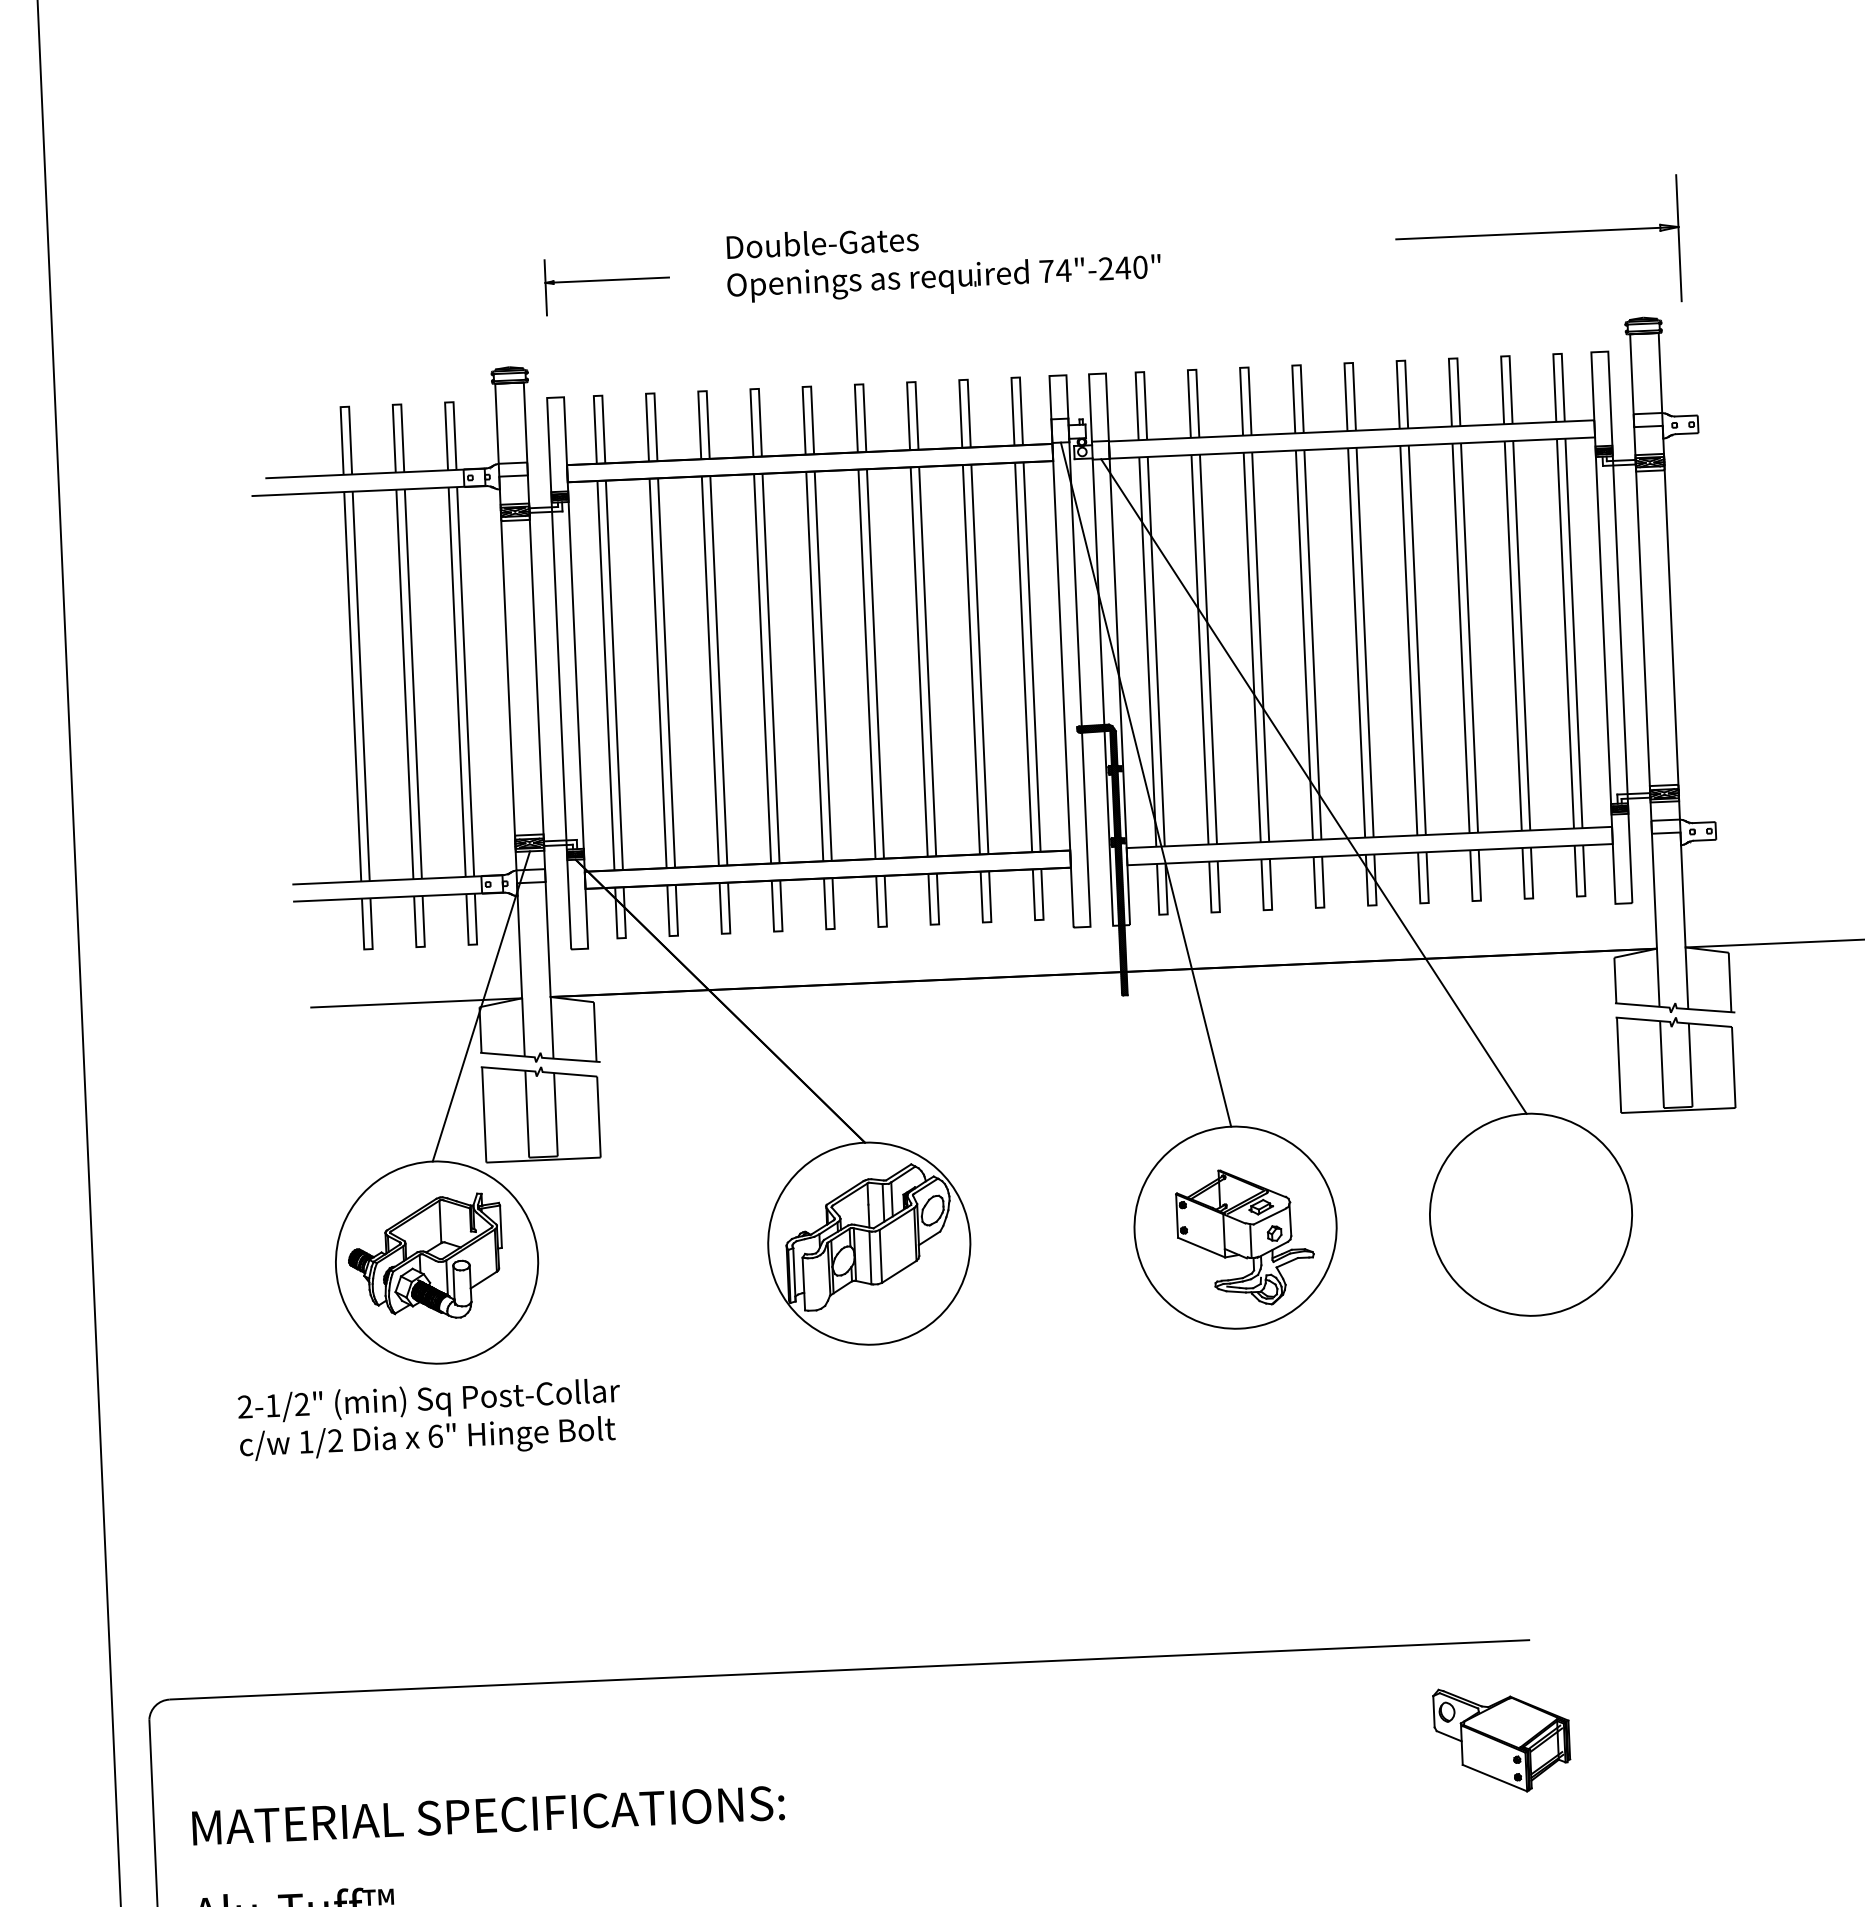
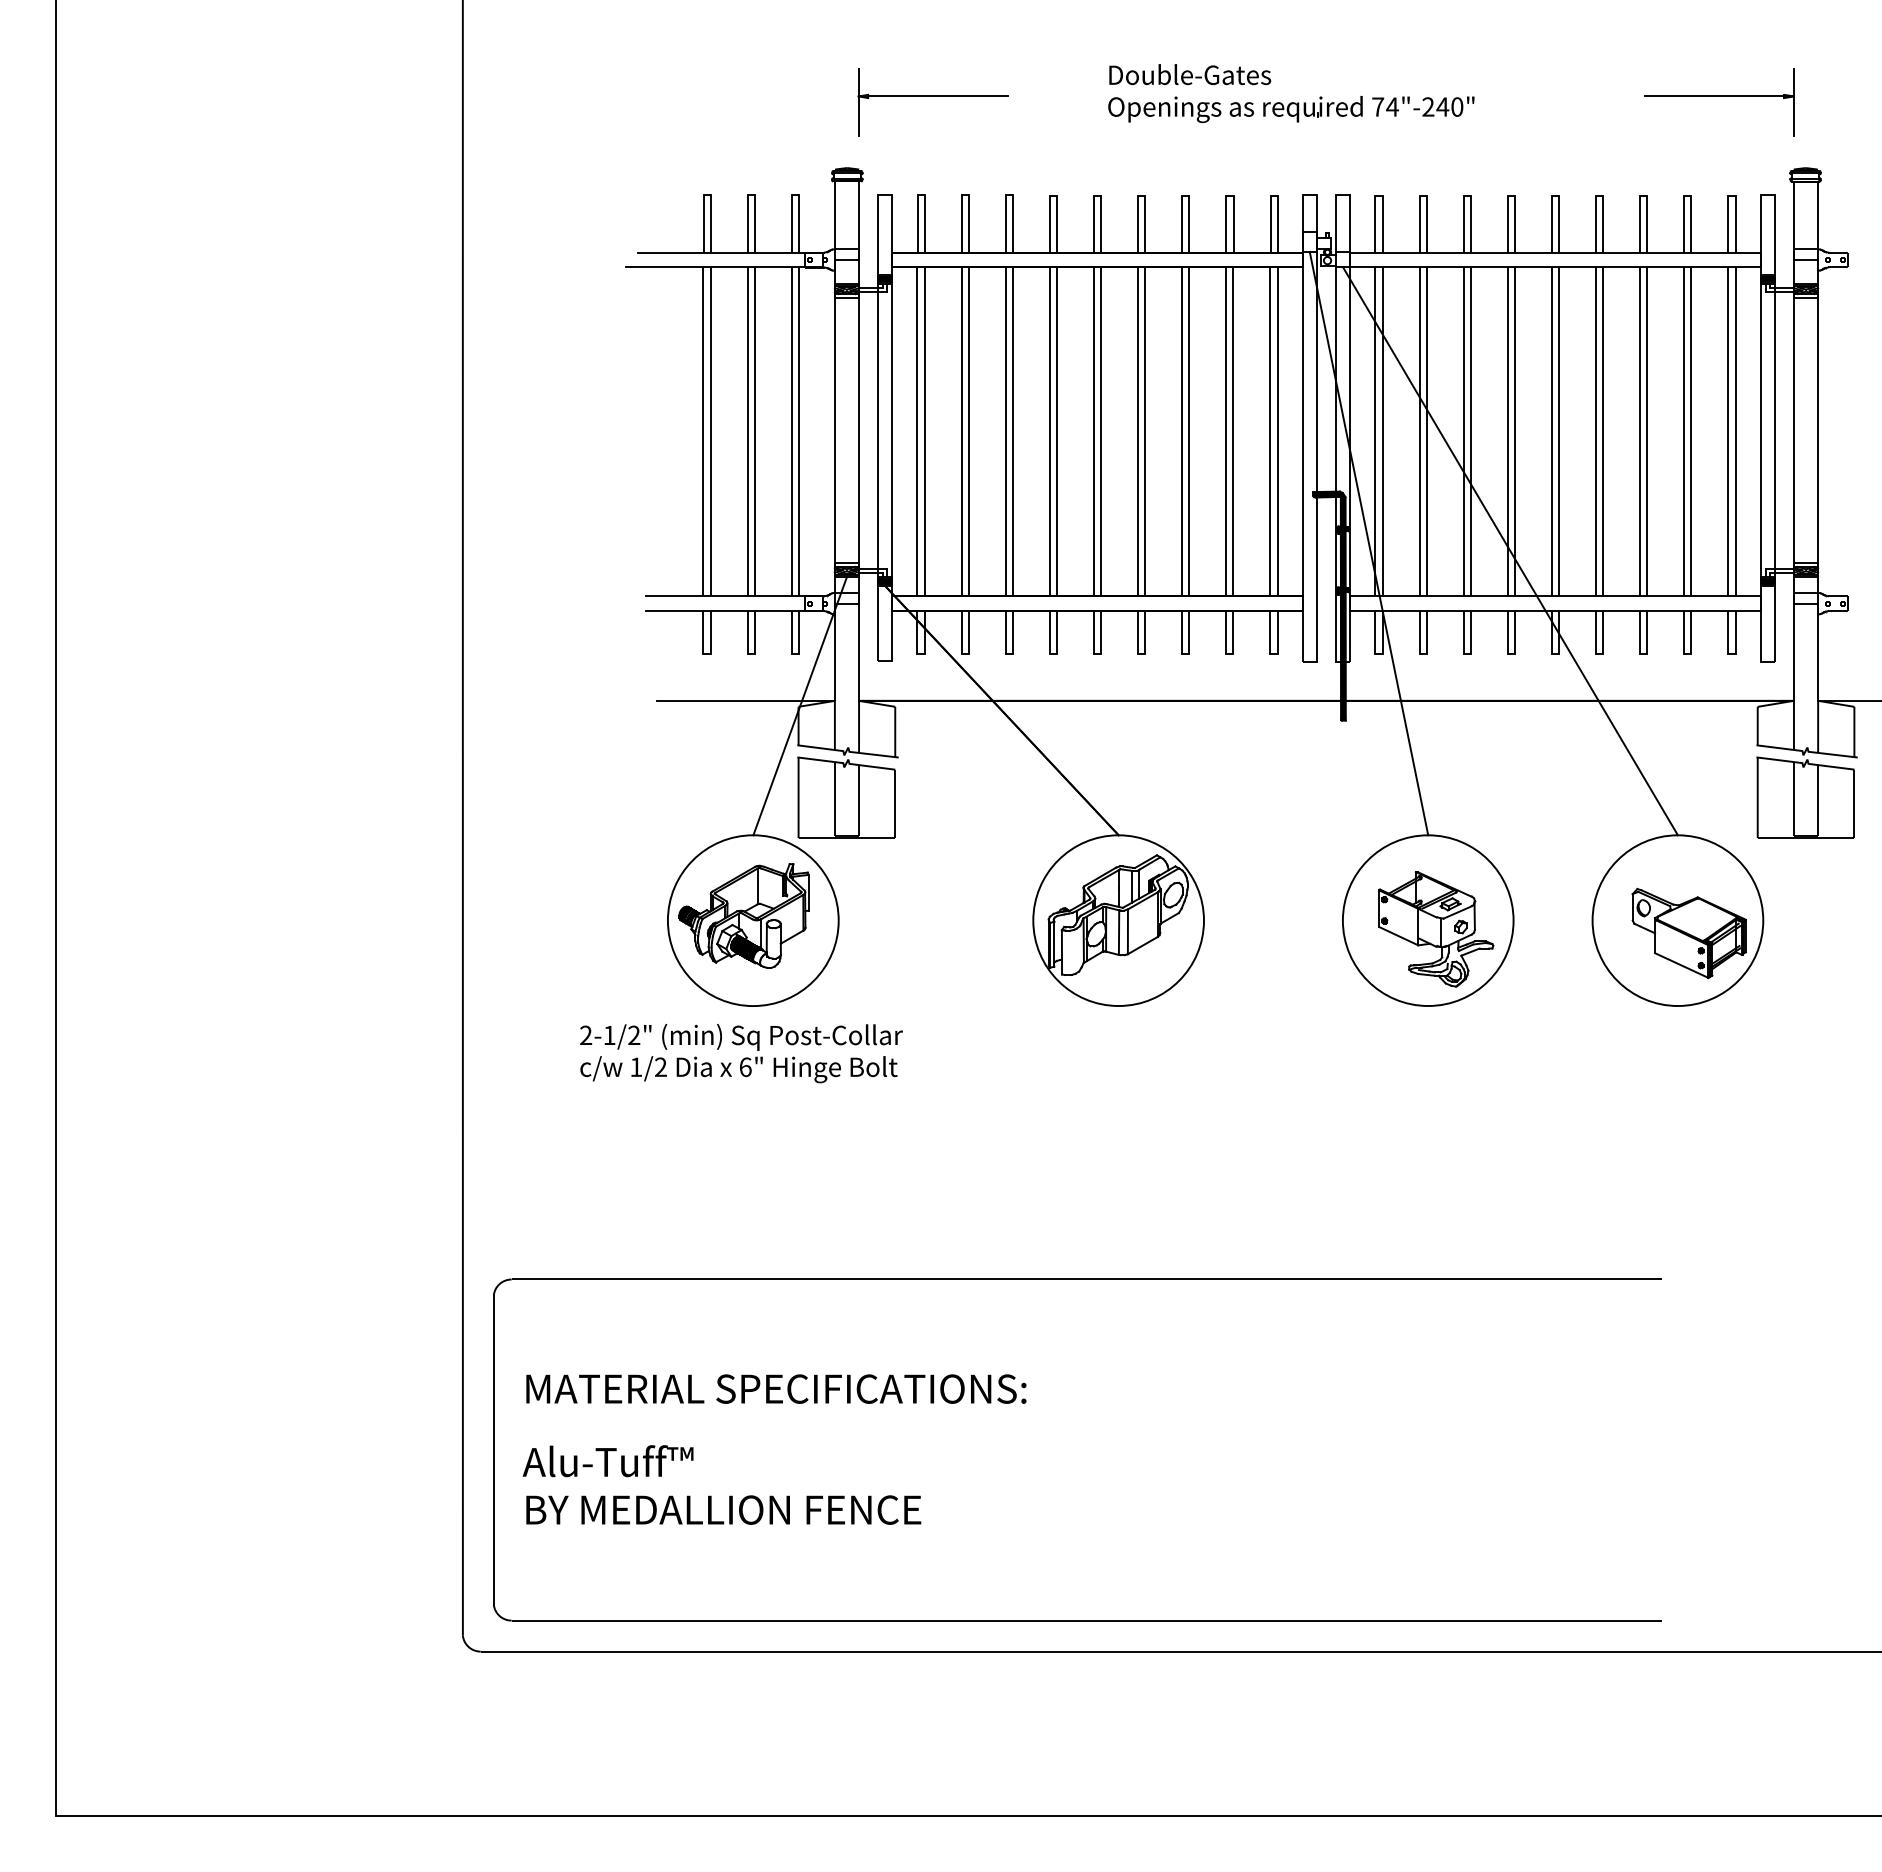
part: (1537, 244) -> (1719, 102), size x0.62
part: (943, 270) -> (1291, 102), moved
part: (606, 285) -> (932, 102), size x1.43
part: (1501, 1739) -> (1688, 933), moved

